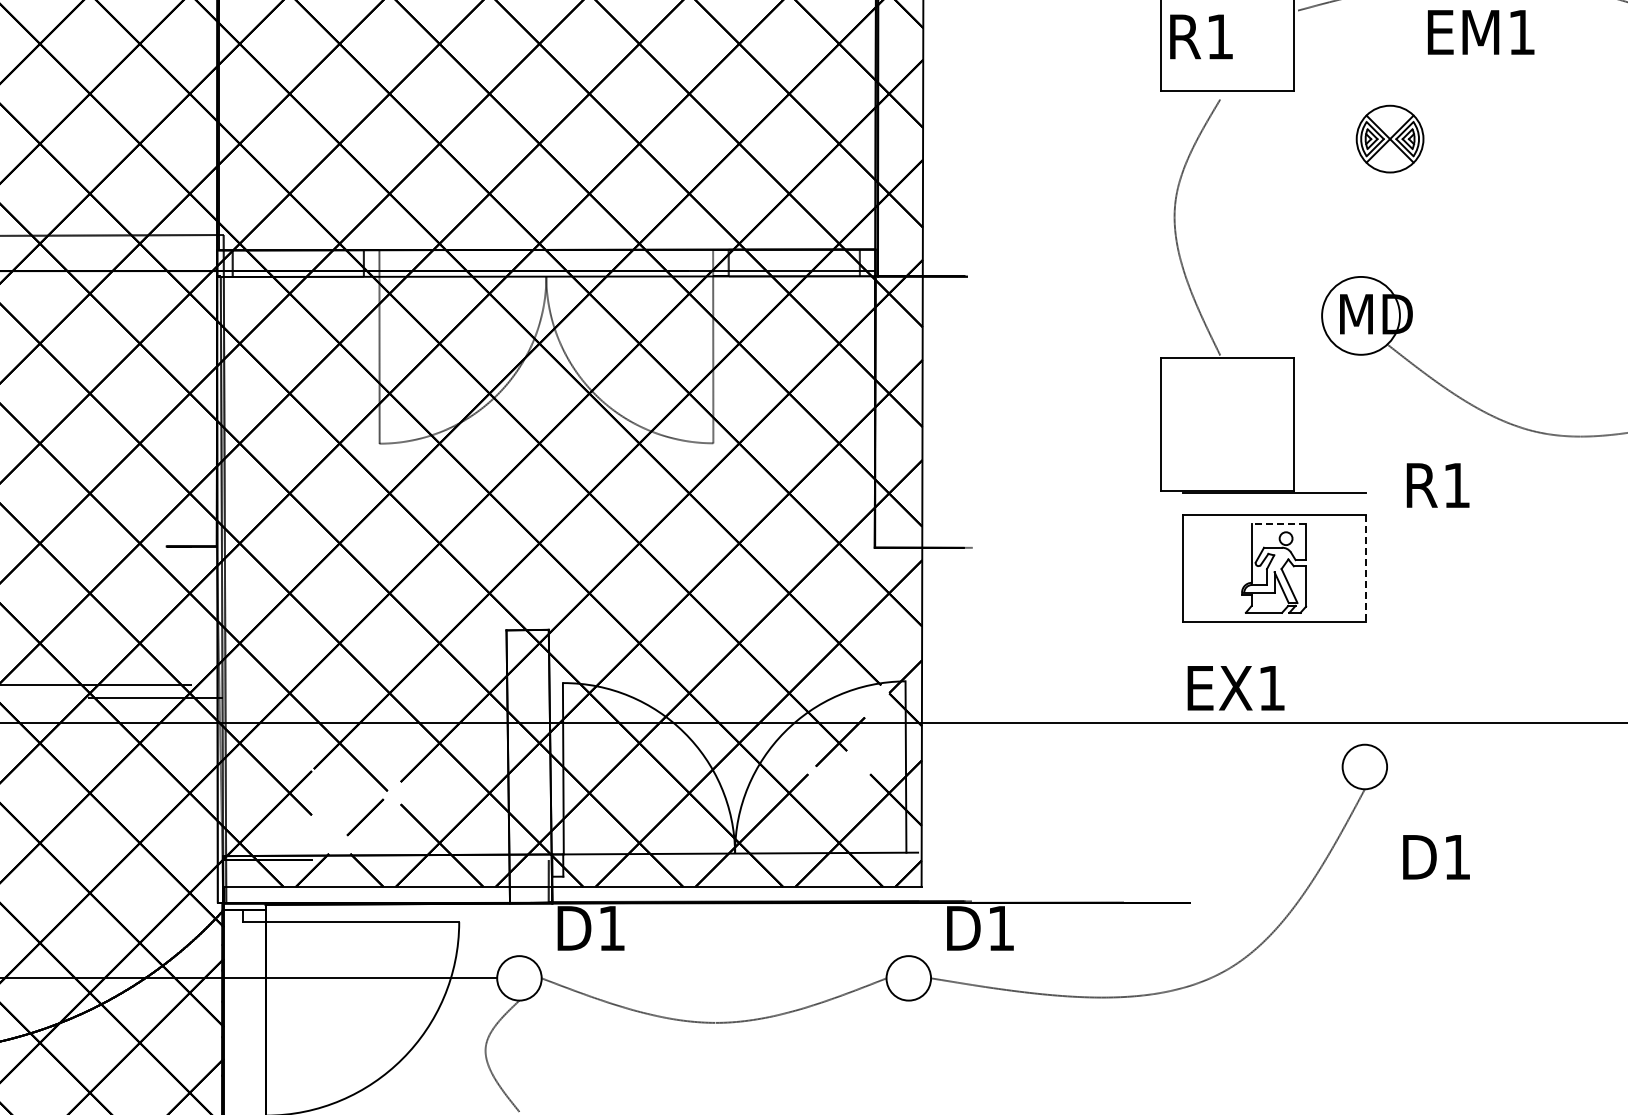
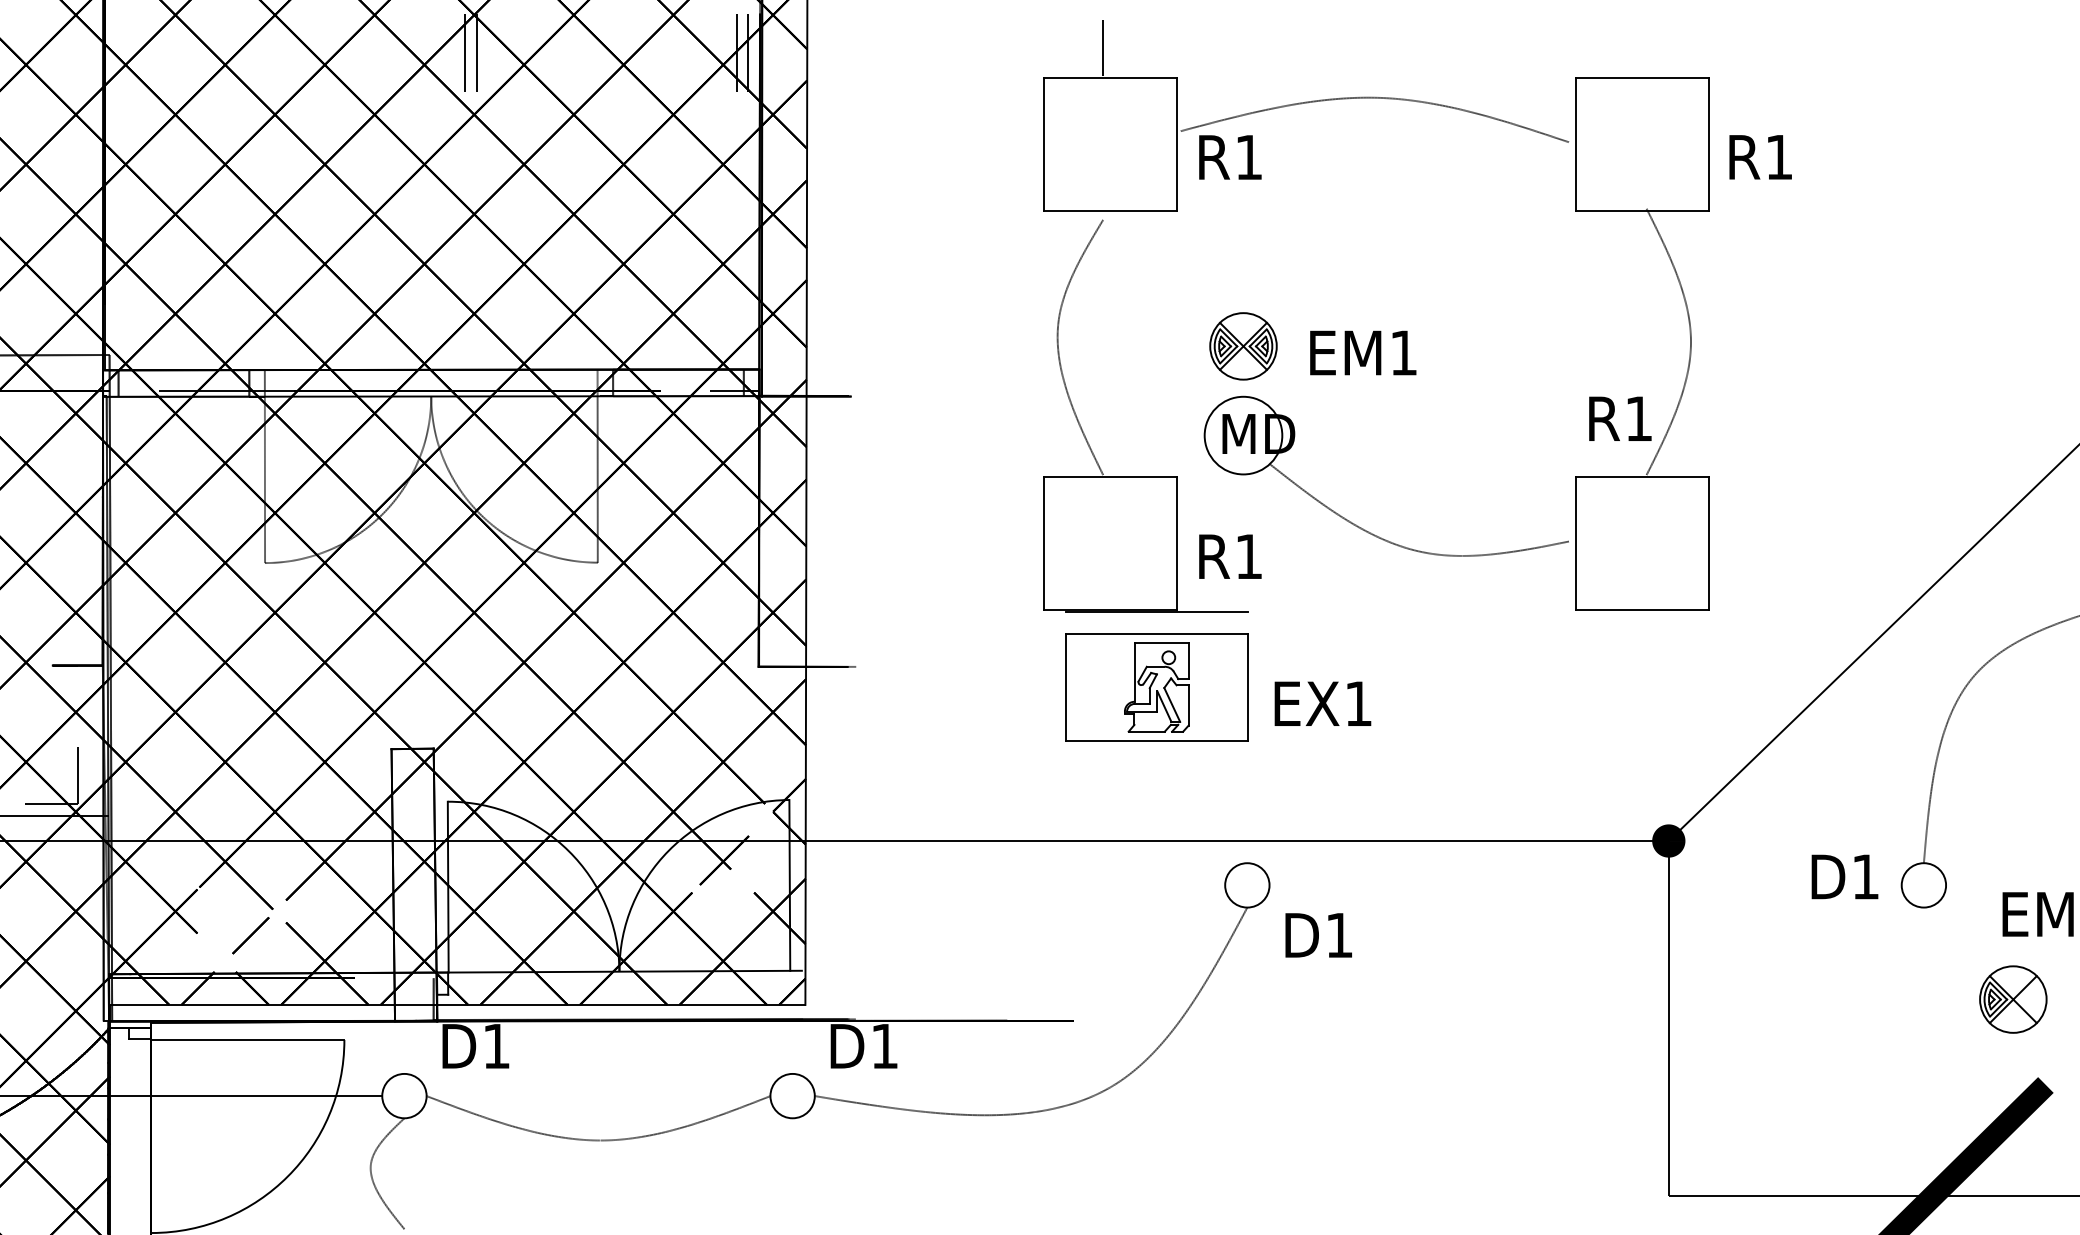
text: (1481, 31) -> (1363, 352), moved
text: (1201, 36) -> (1230, 157), moved
part: (1390, 139) -> (1243, 346), moved
text: (1438, 485) -> (1230, 556), moved
line: (1278, 523) -> (1161, 642), dashed -> solid
line: (1366, 568) -> (1248, 687), dashed -> solid
text: (1235, 687) -> (1322, 703), moved
text: (1436, 857) -> (1318, 935), moved

